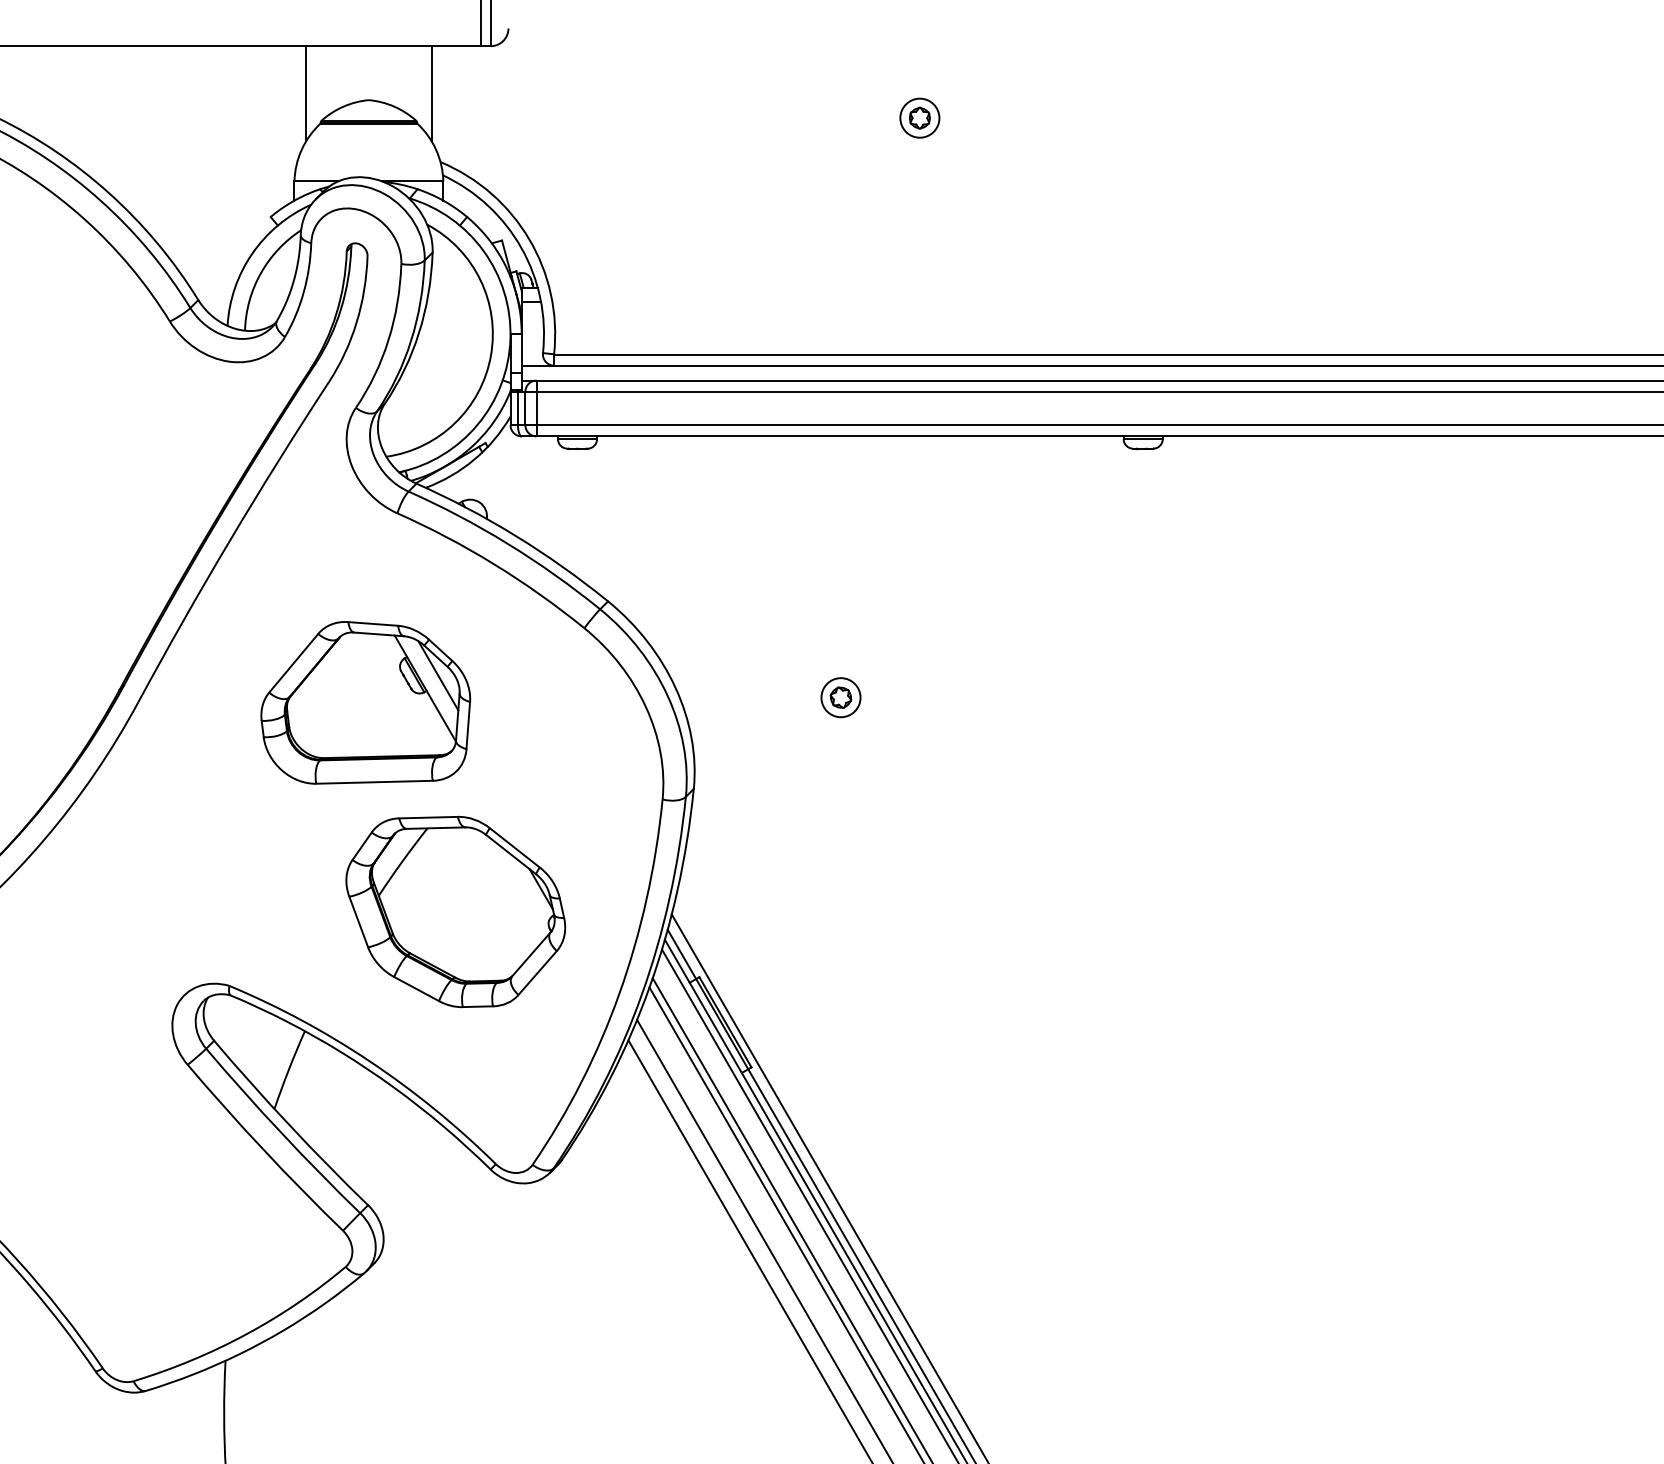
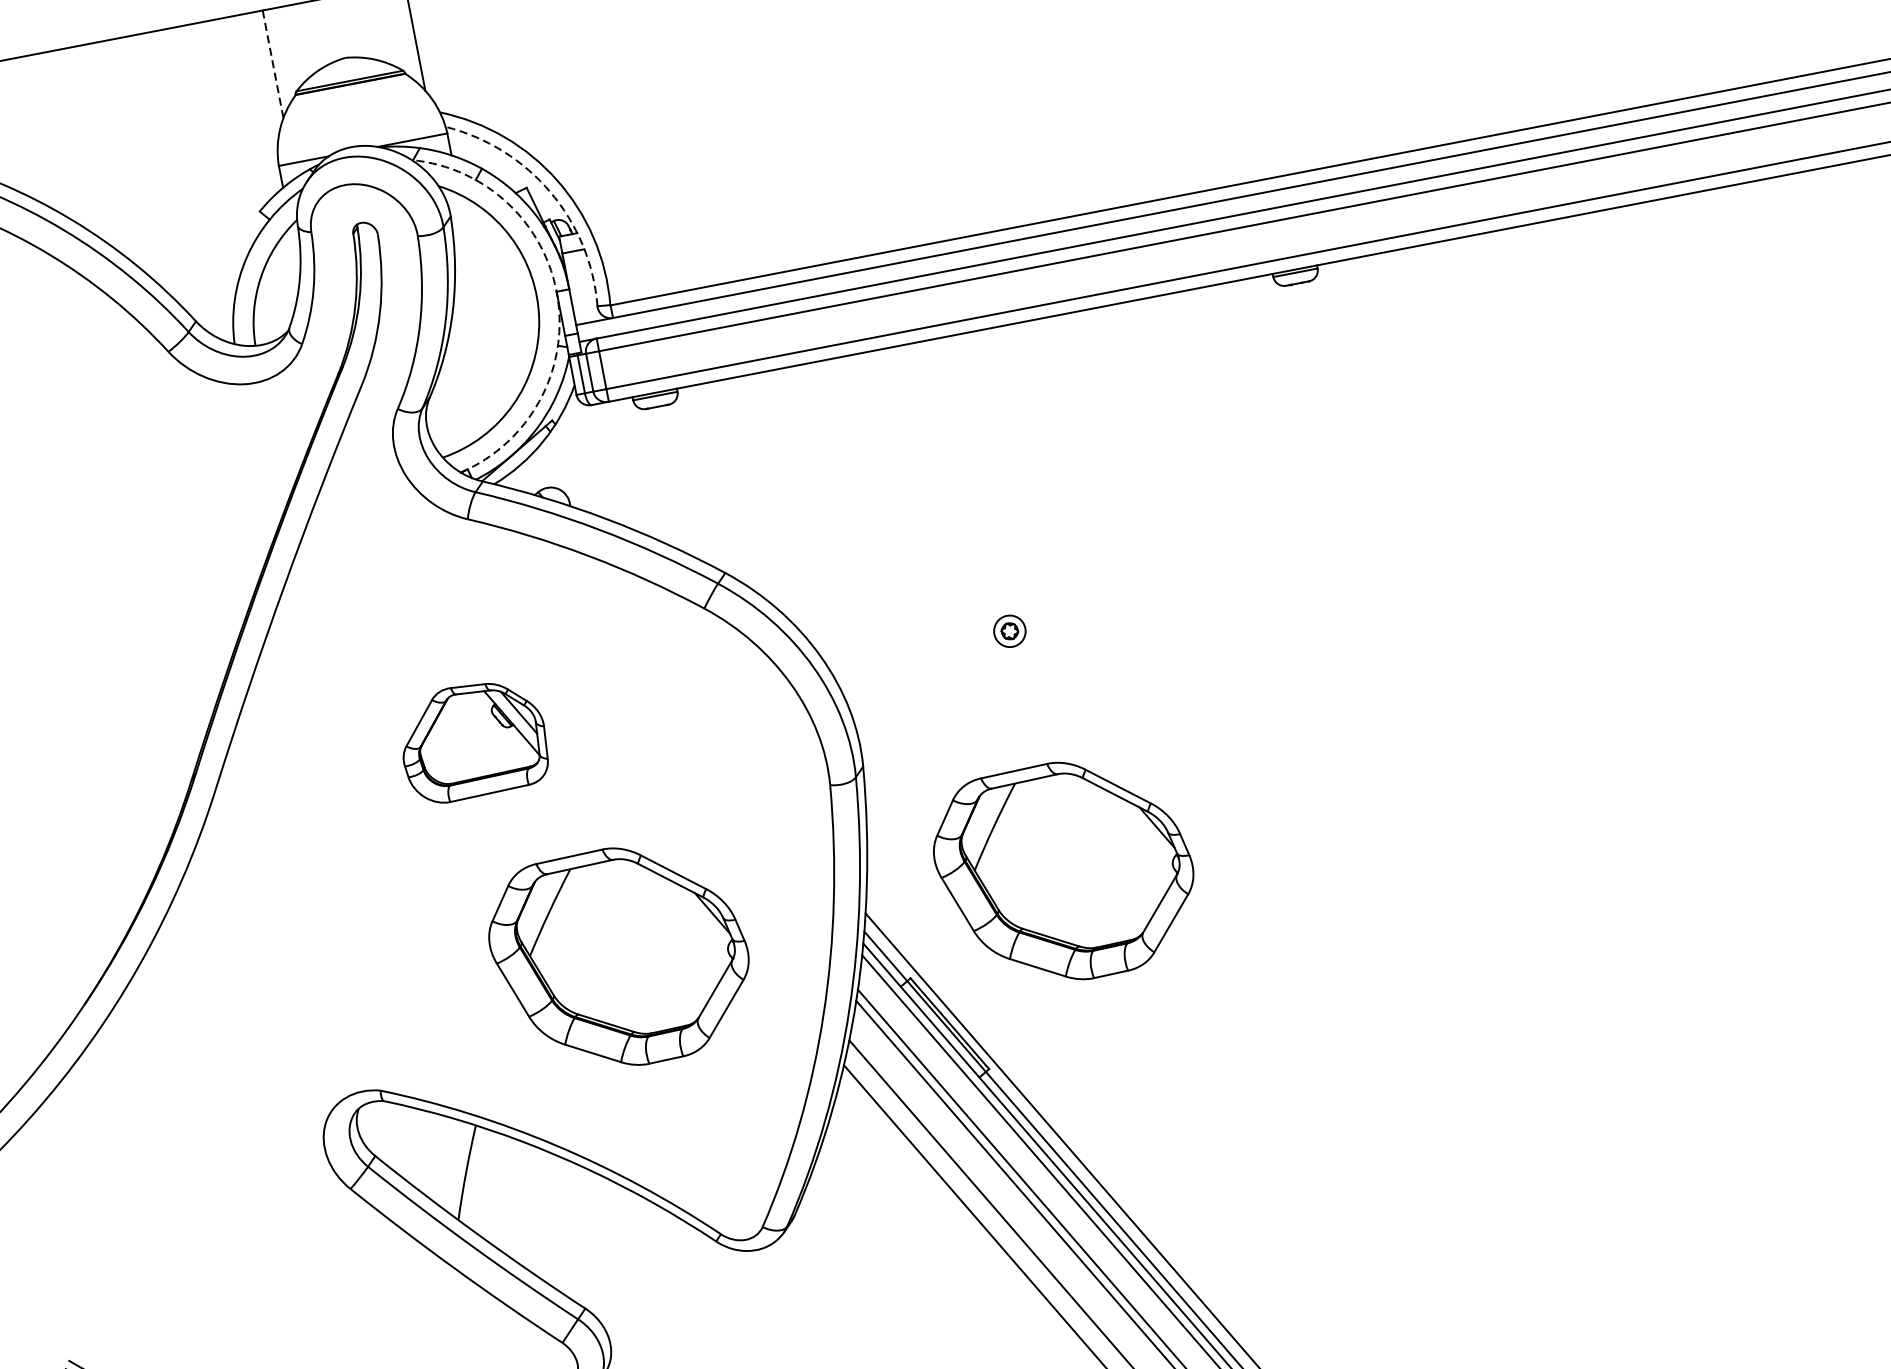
line: (306, 93) -> (273, 63), solid -> dashed
arc: (521, 248) -> (550, 192), solid -> dashed
arc: (510, 338) -> (557, 296), solid -> dashed
part: (840, 697) -> (1009, 631), size x0.7
part: (365, 702) -> (472, 740), size x0.6
part: (848, 911) -> (1064, 871), added

